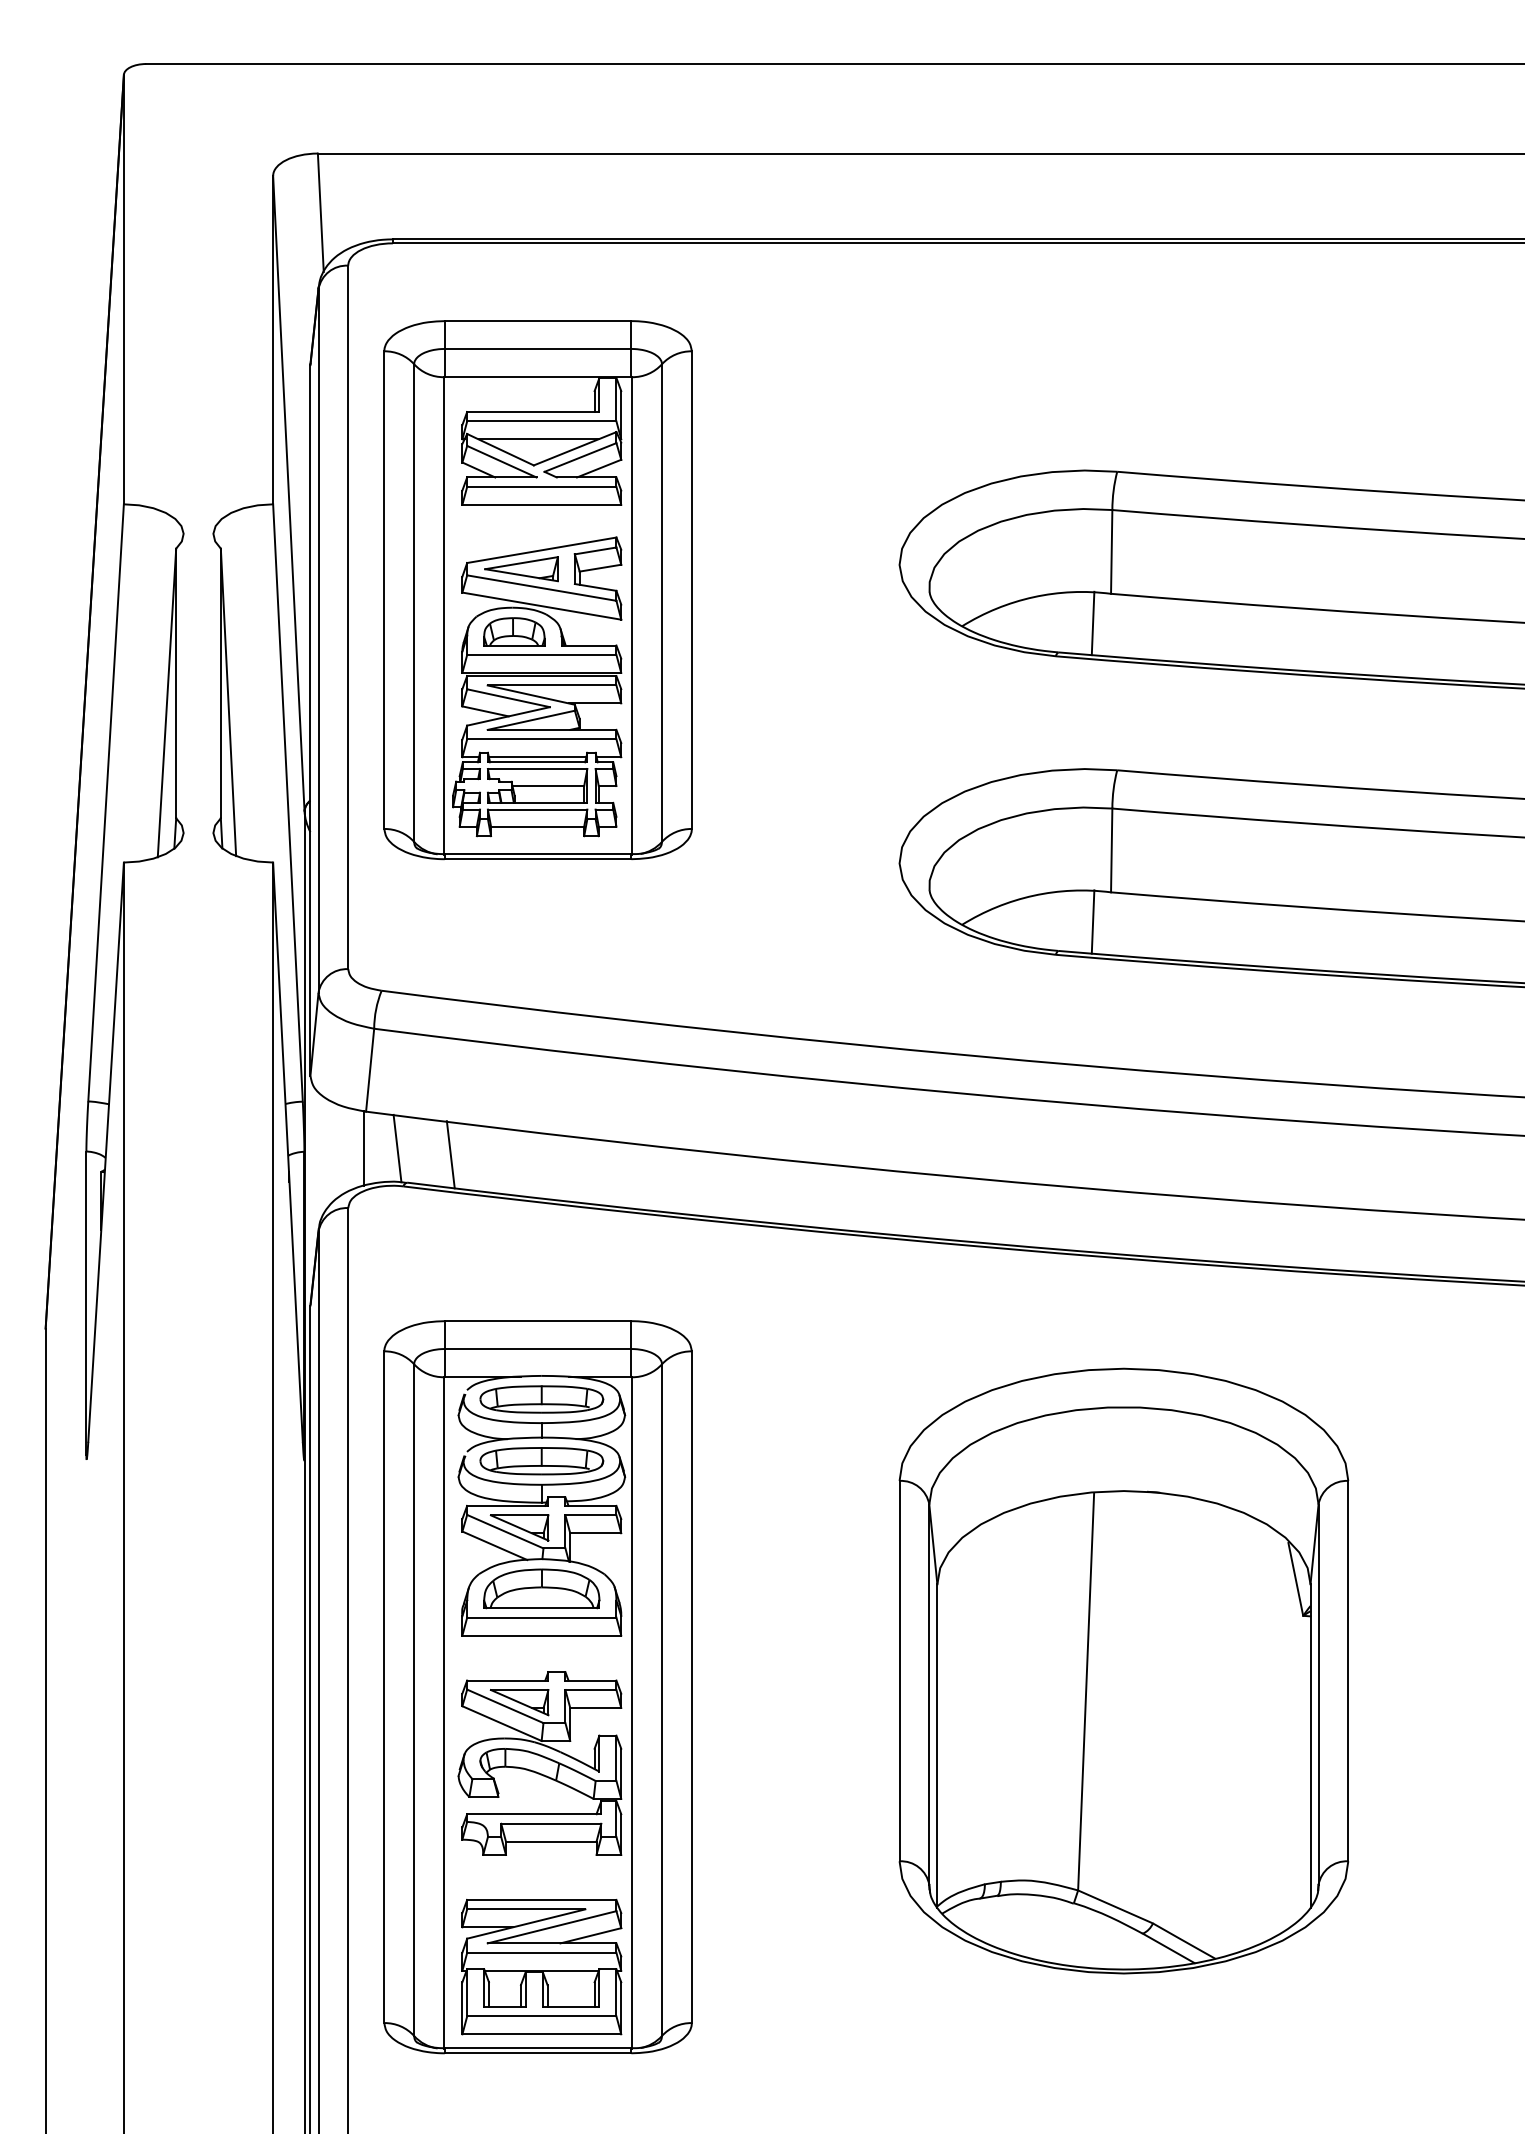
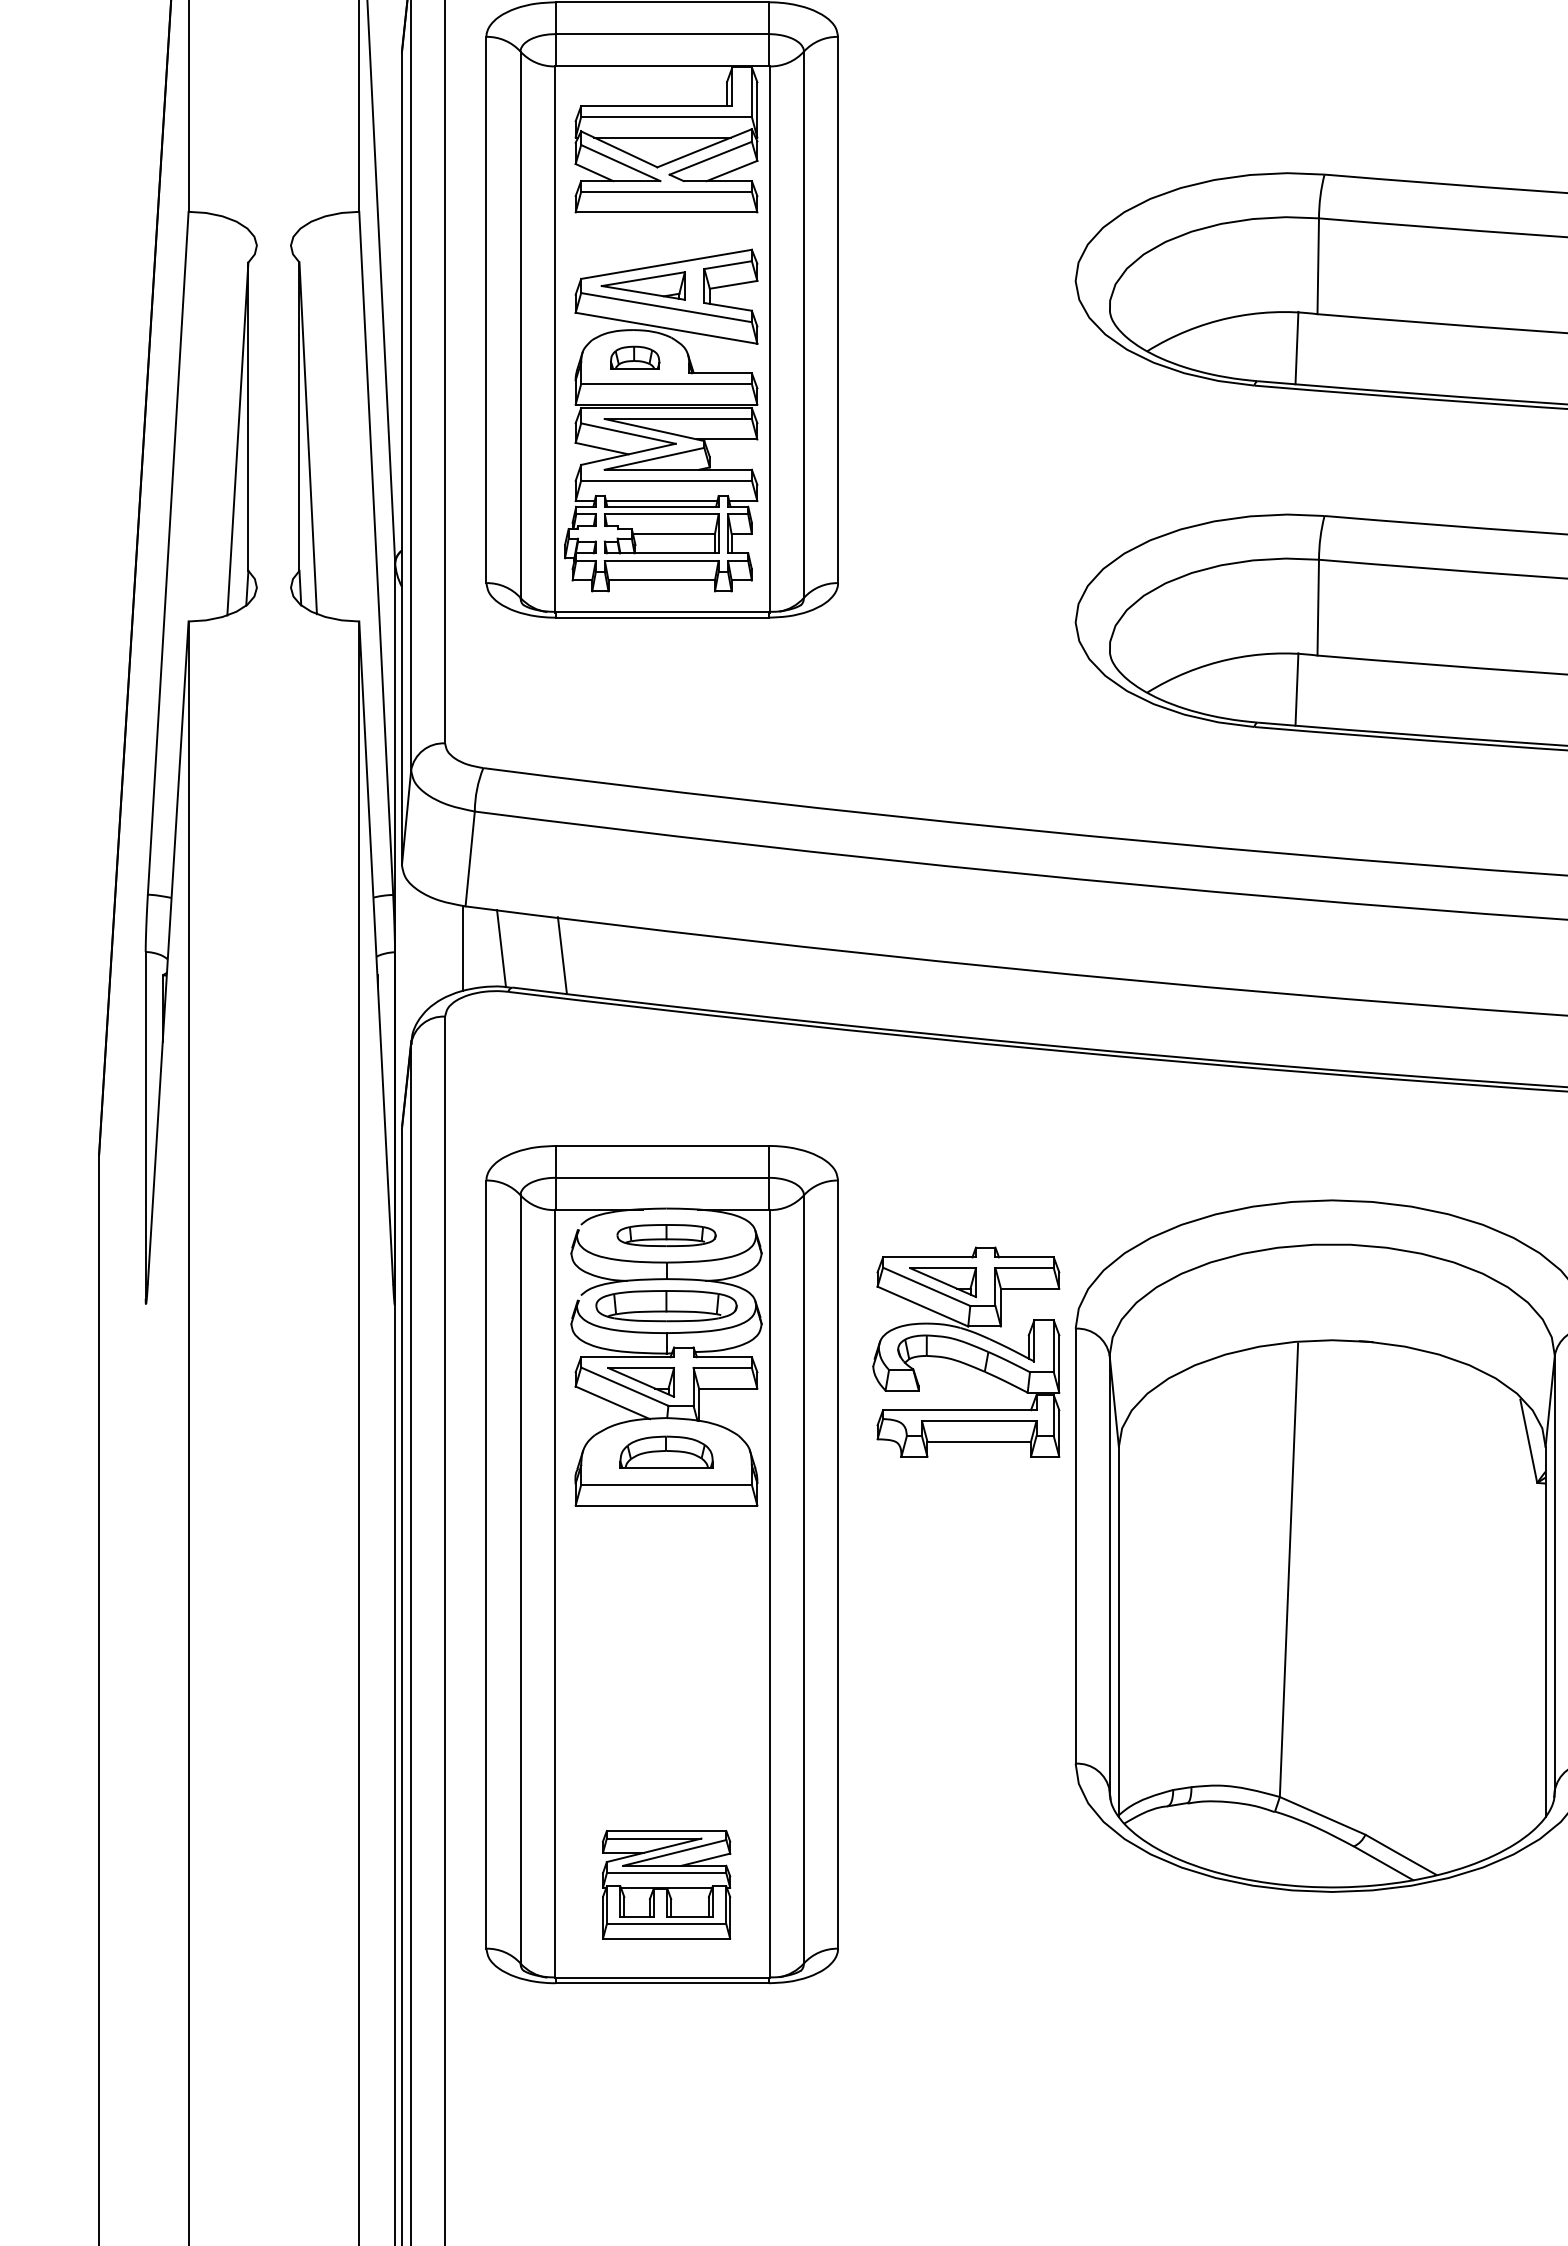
part: (514, 631) -> (635, 357), size x0.7
part: (541, 1399) -> (666, 1235), size x0.7
part: (541, 1588) -> (666, 1451), size x0.7
part: (539, 1763) -> (965, 1352), moved
part: (541, 1967) -> (666, 1885), size x0.7

